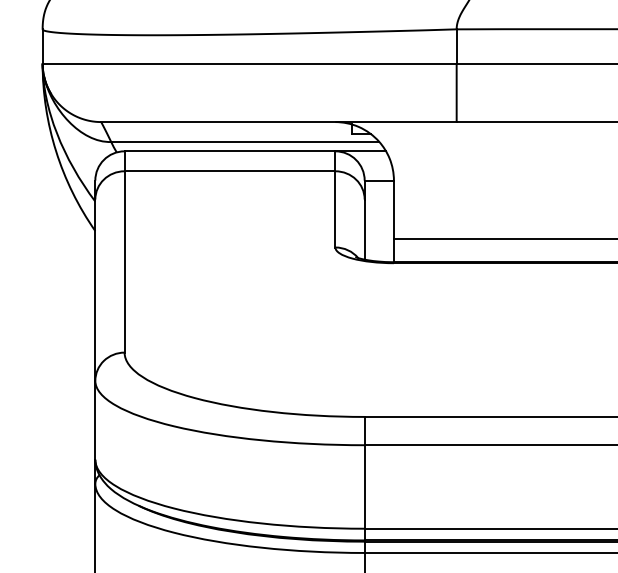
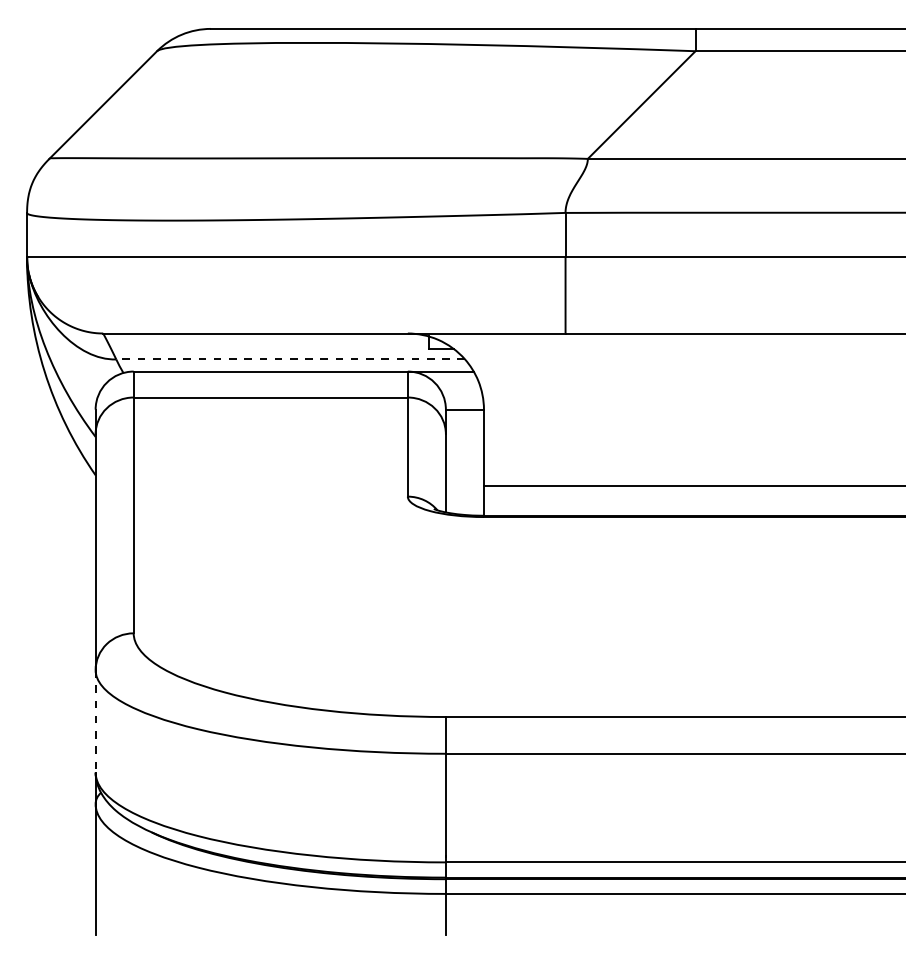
line: (245, 142) -> (290, 359), solid -> dashed
line: (95, 420) -> (95, 721), solid -> dashed

